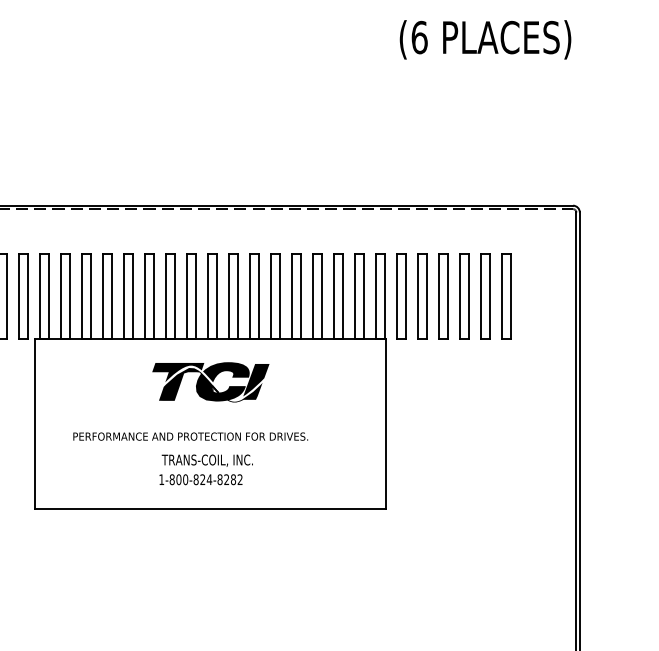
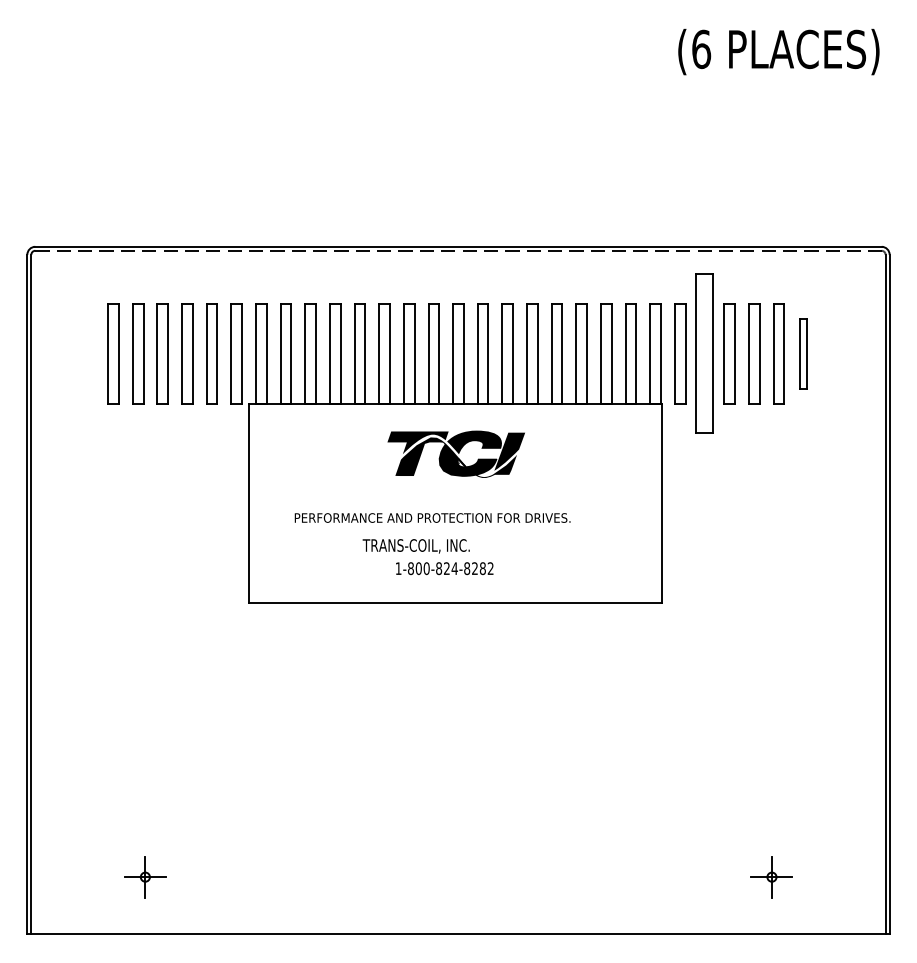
part: (422, 296) -> (704, 353), size x1.6
part: (506, 296) -> (803, 353), size x0.7
text: (206, 460) -> (415, 546), moved

